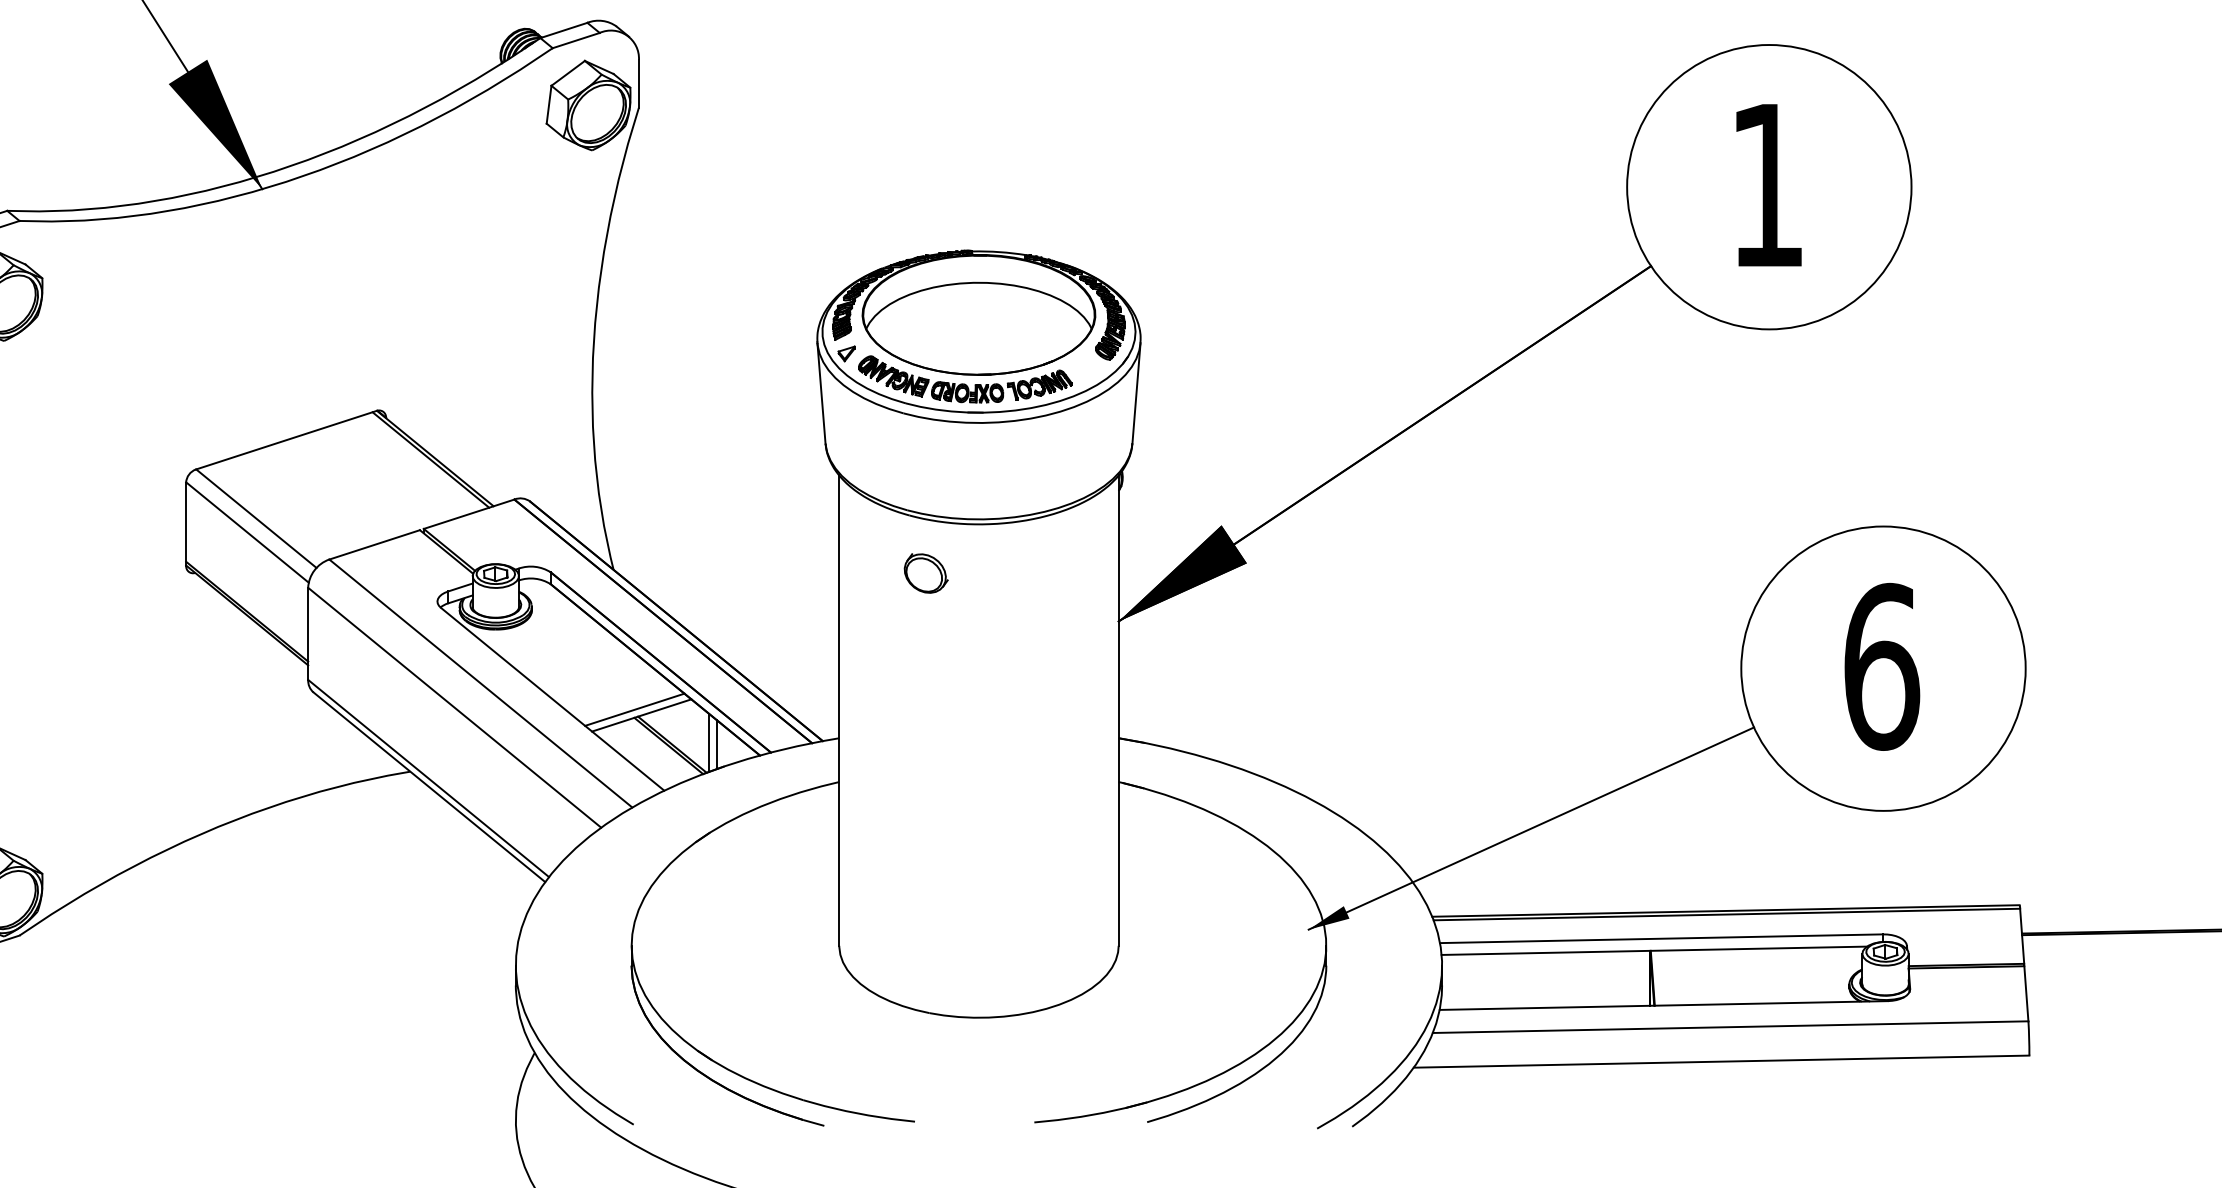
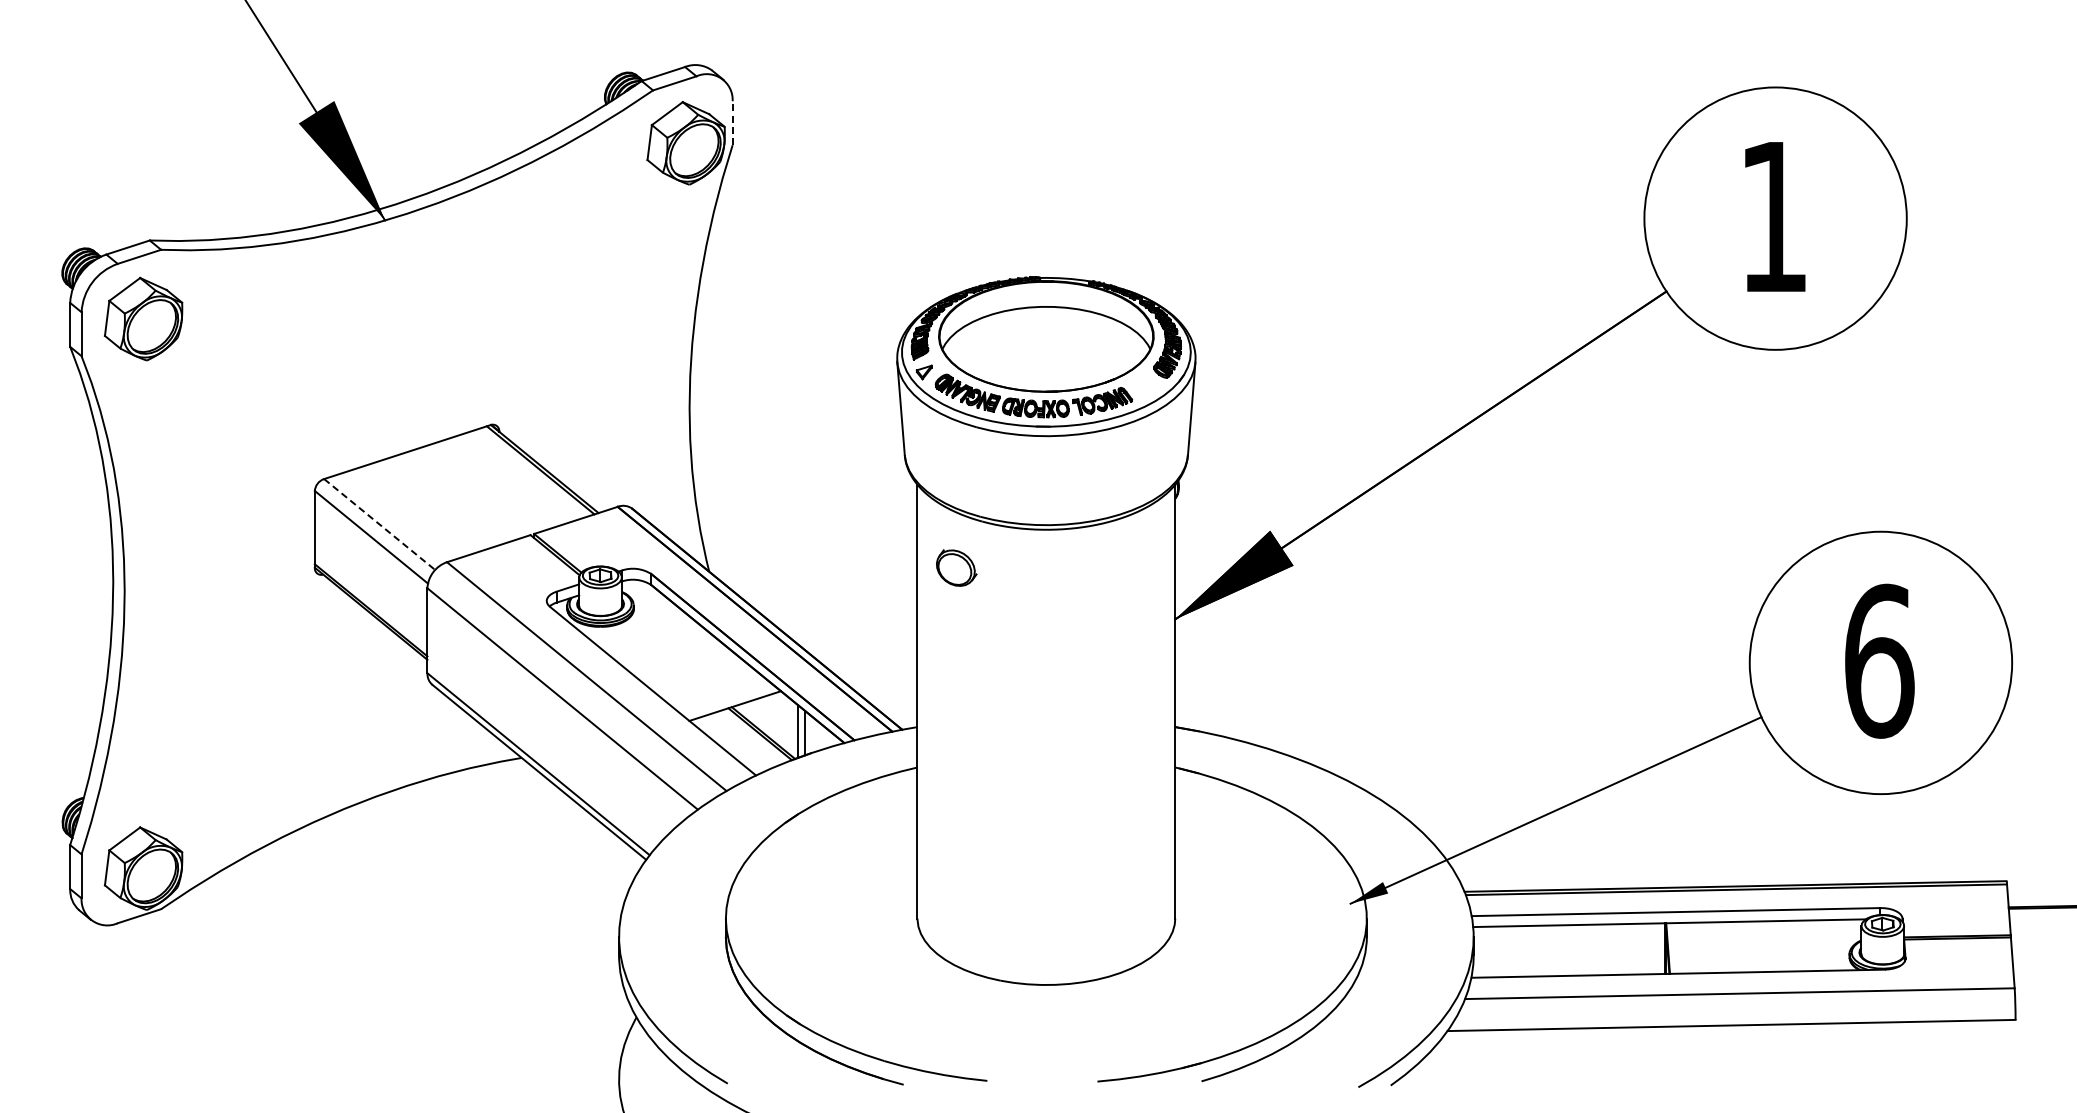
line: (638, 84) -> (732, 123), solid -> dashed
line: (256, 518) -> (379, 524), solid -> dashed
part: (926, 572) -> (956, 567), moved
line: (634, 709) -> (728, 700), removed

